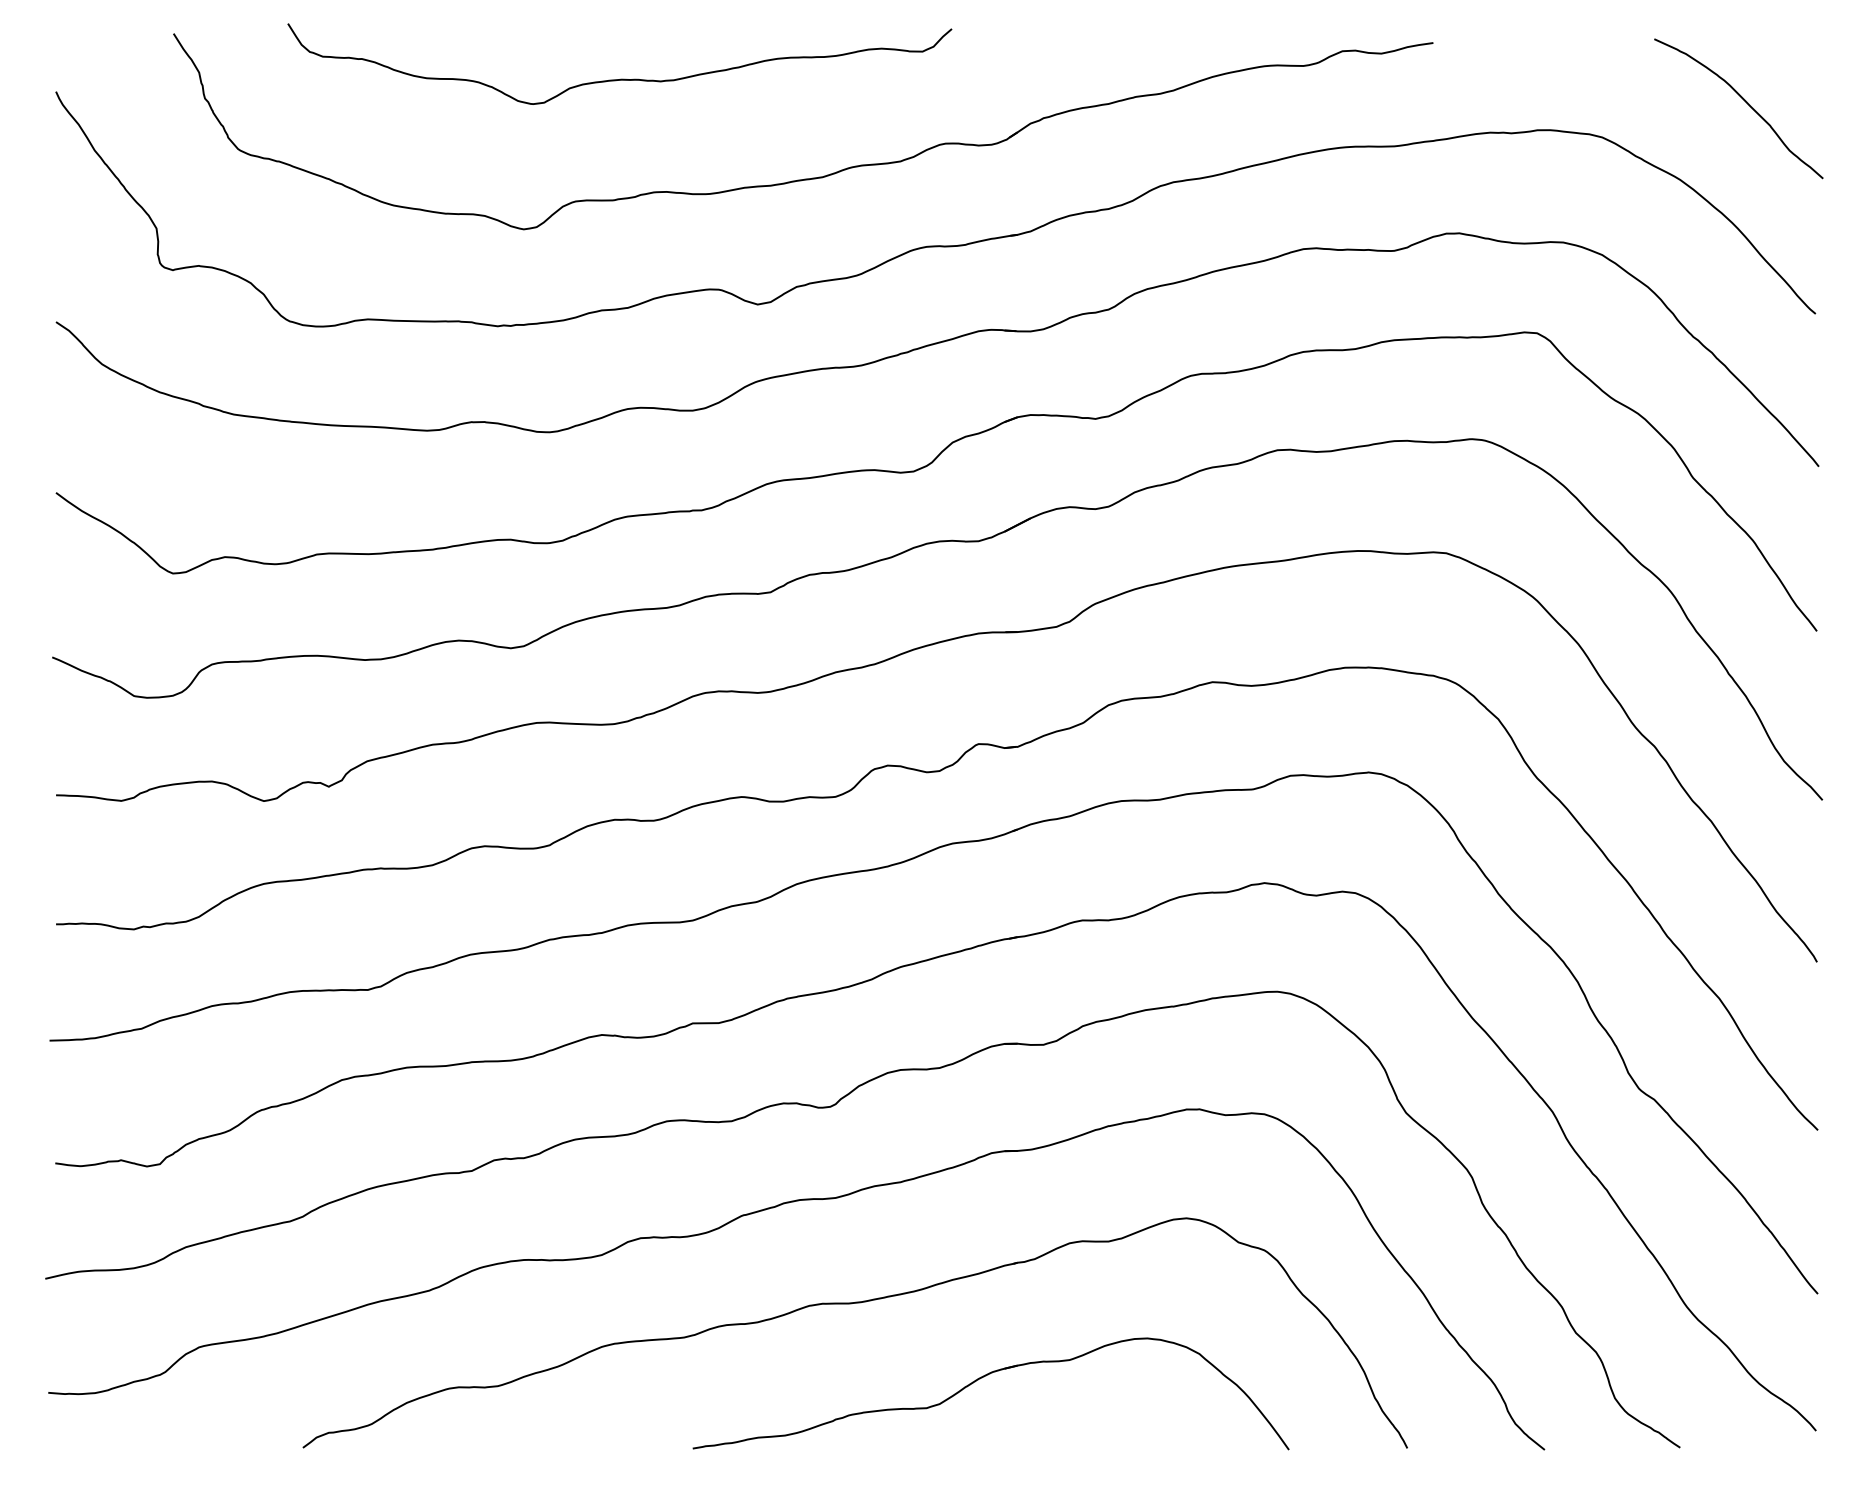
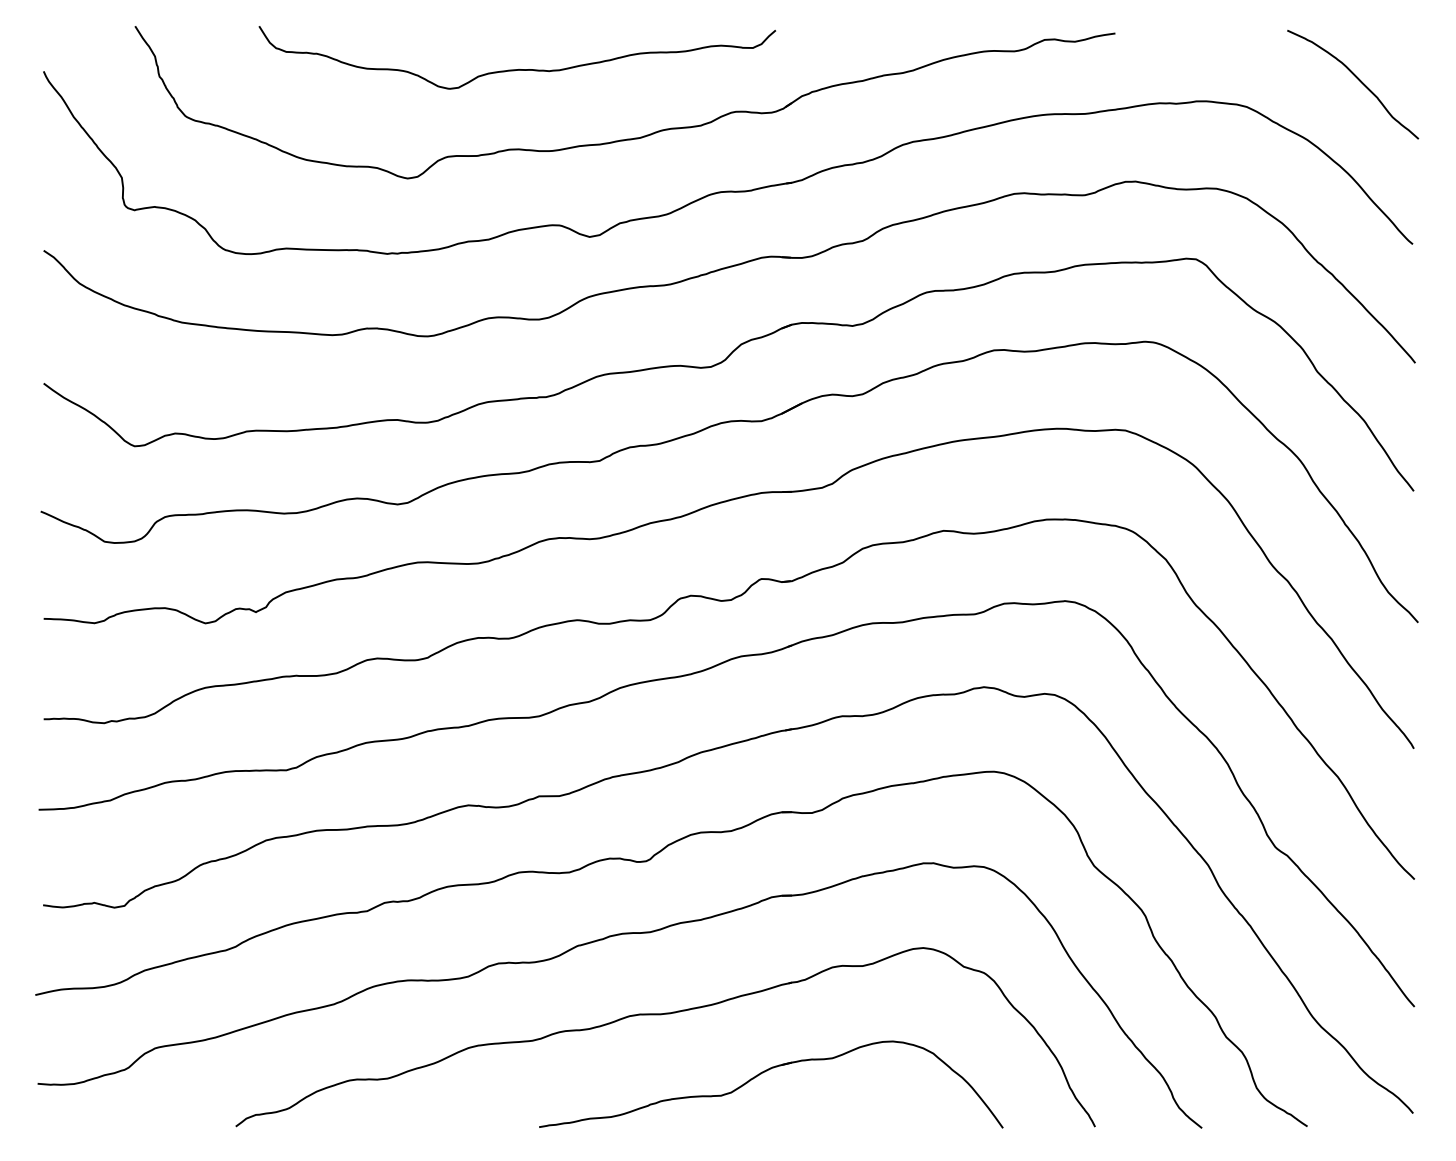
curve: (620, 78) -> (517, 68), moved

